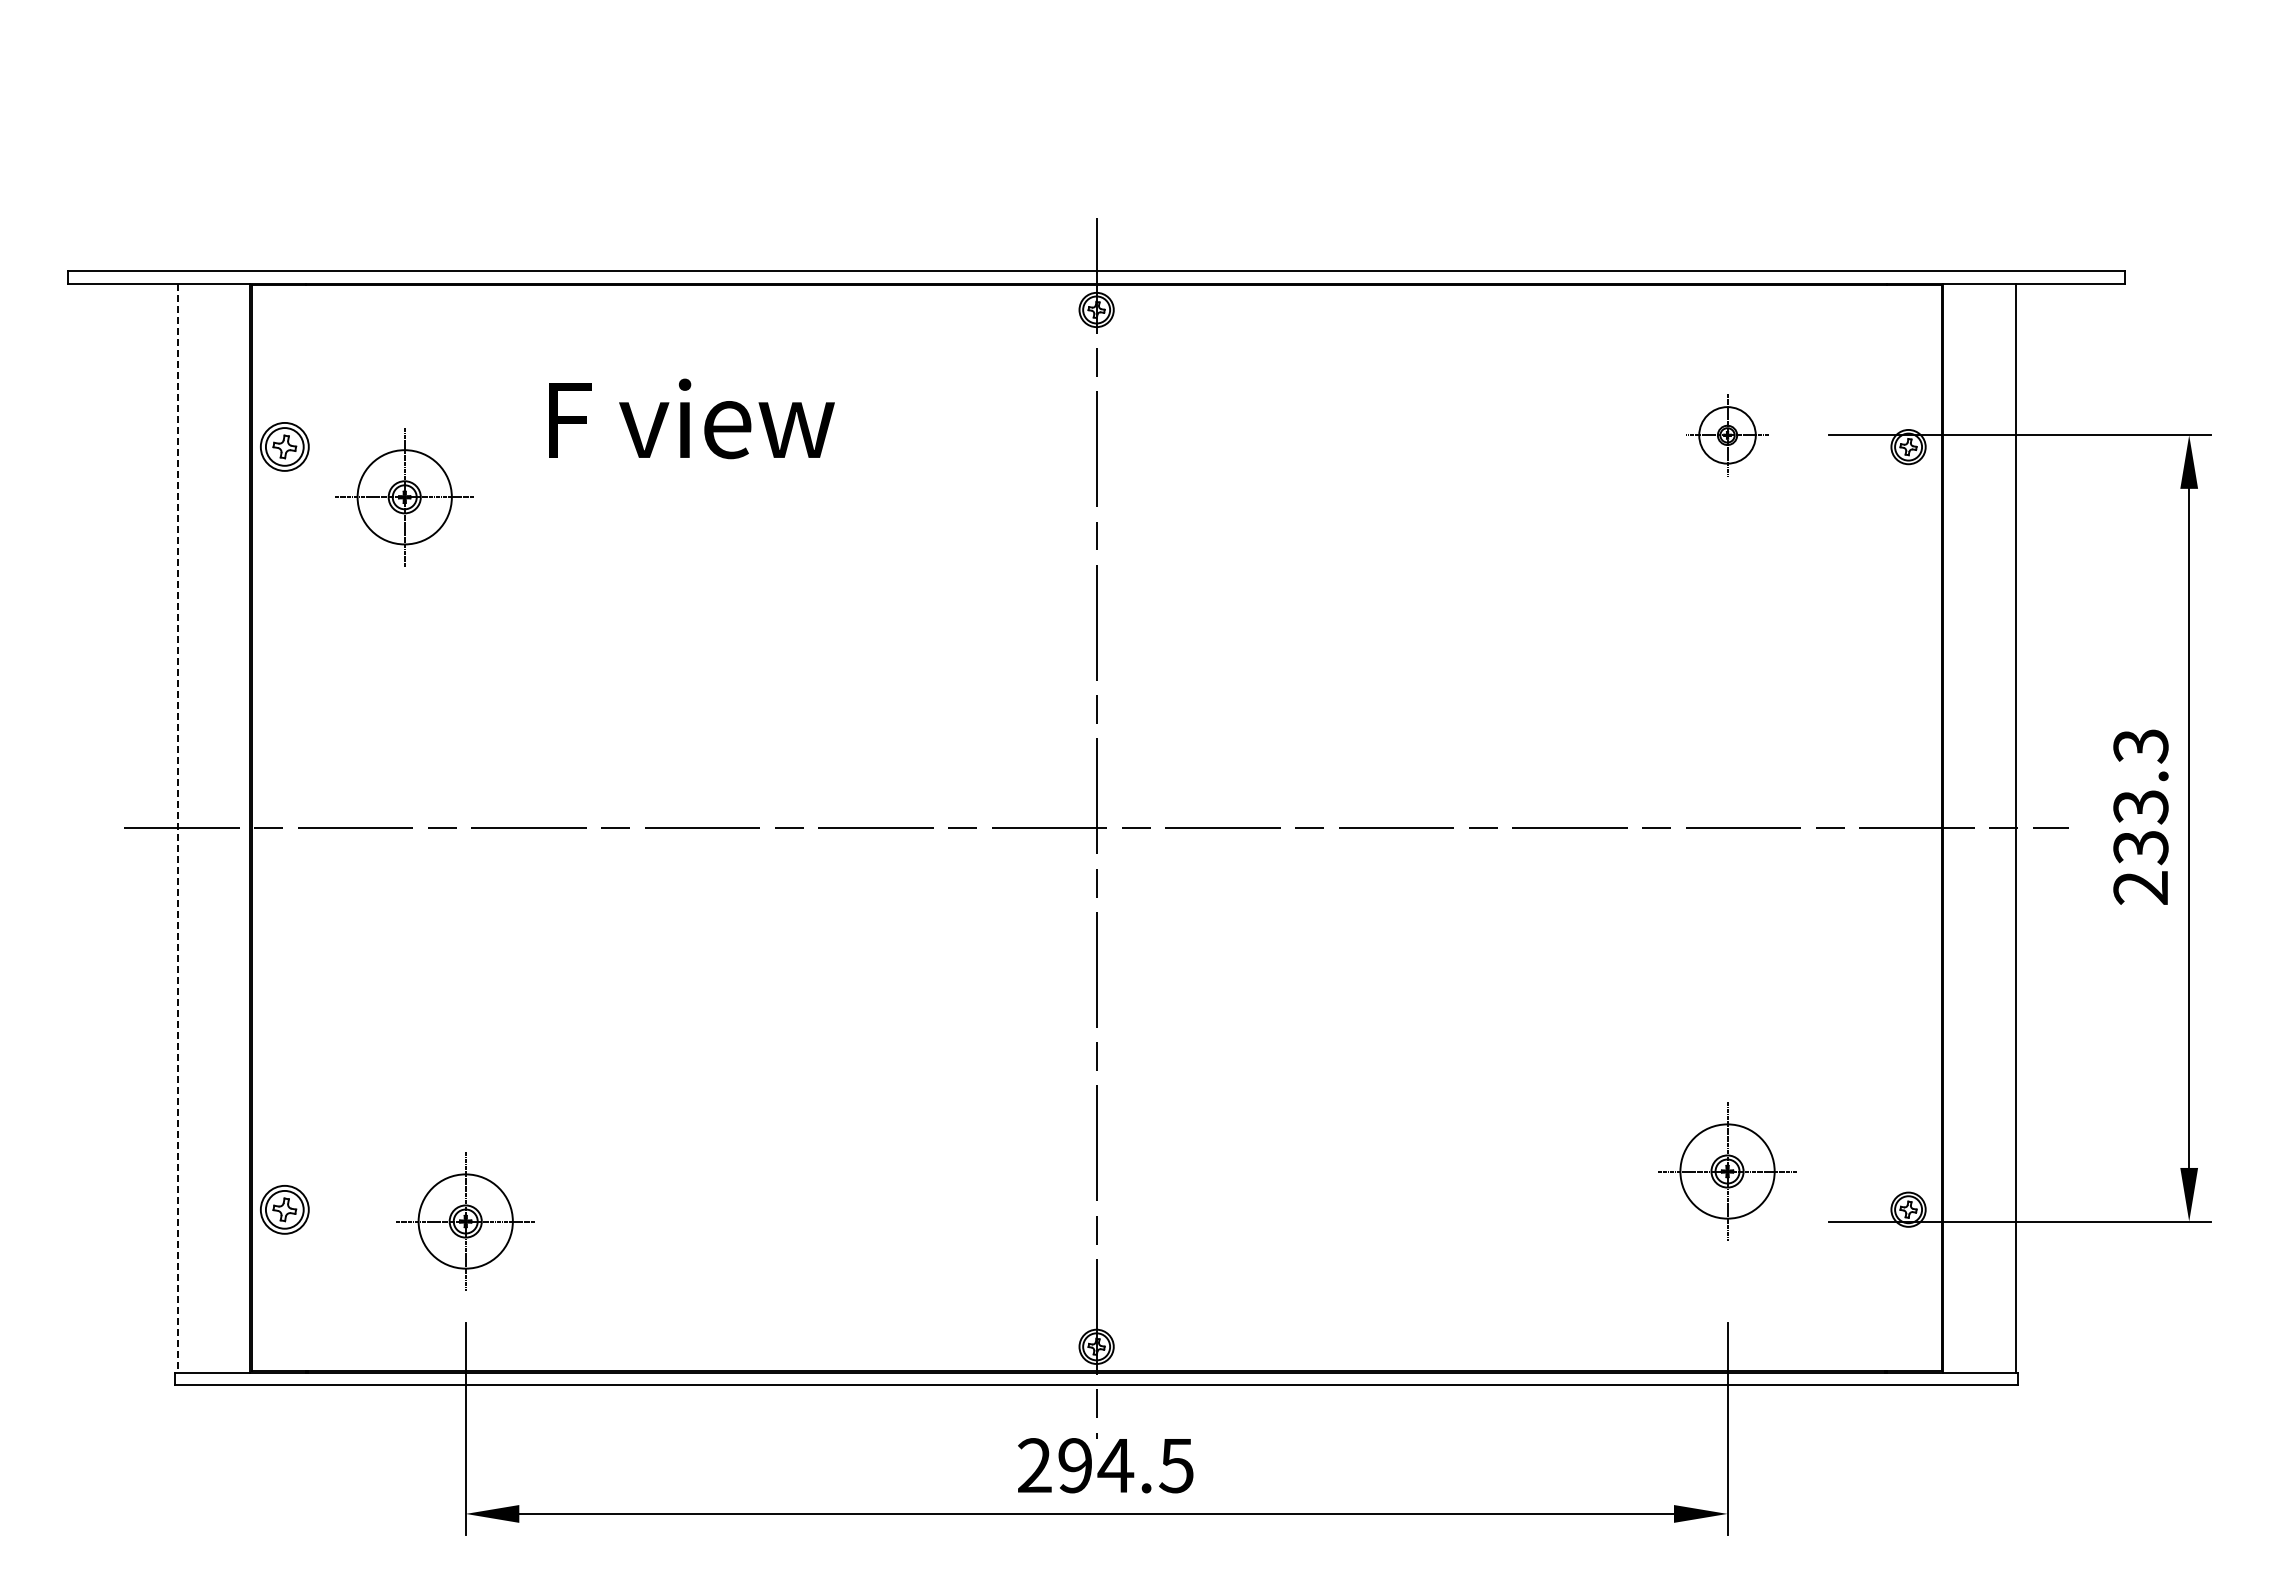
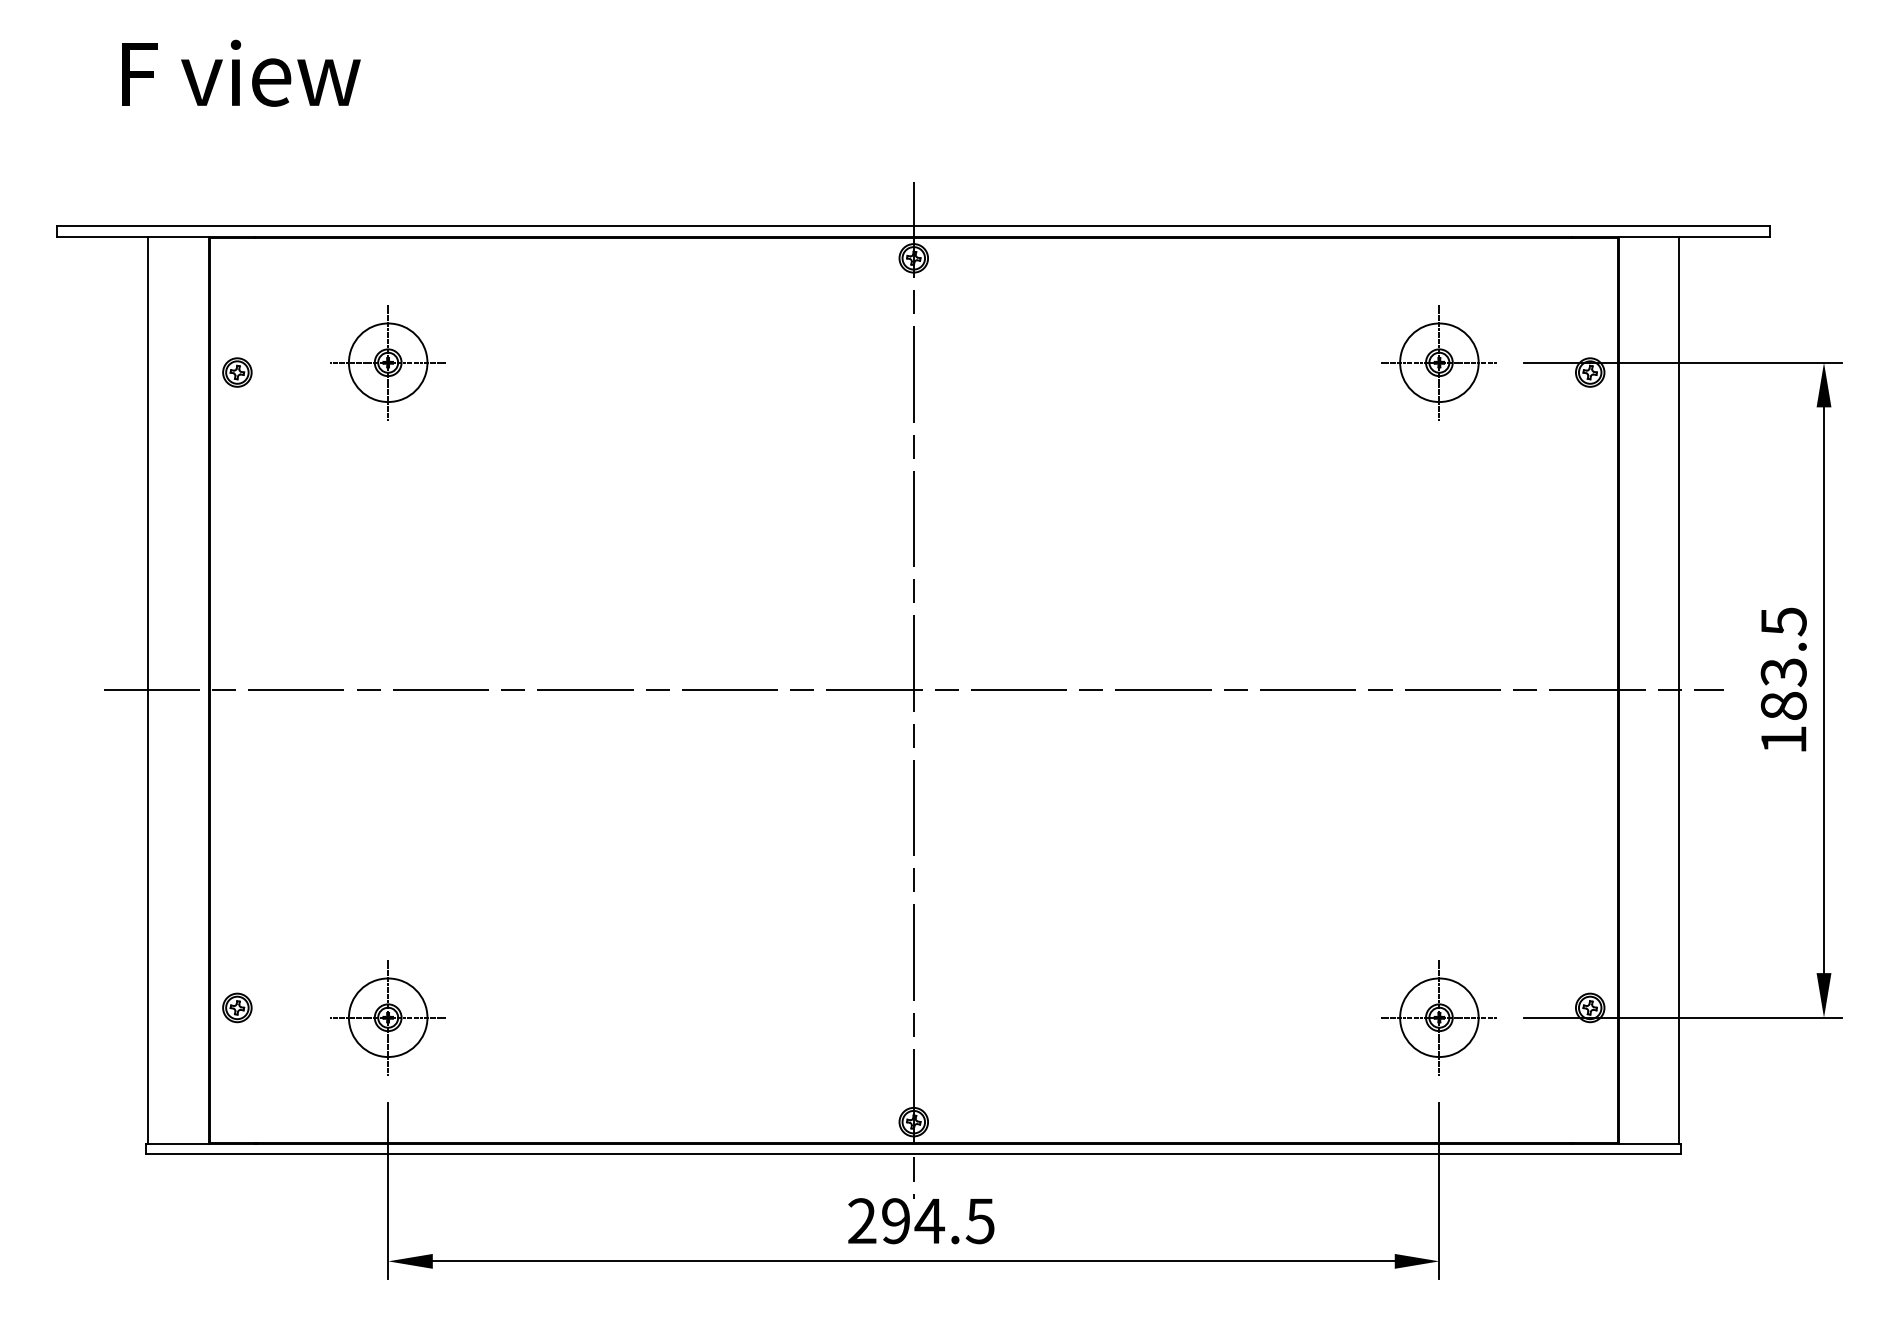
text: (691, 418) -> (241, 72), moved
part: (1727, 435) -> (1439, 362), size x1.67
part: (284, 447) -> (237, 372), size x0.71
part: (404, 497) -> (387, 362), moved
text: (2140, 816) -> (1783, 680), 233.3 -> 183.5
line: (177, 828) -> (148, 690), dashed -> solid
part: (1727, 1171) -> (1439, 1017), moved
part: (284, 1209) -> (237, 1007), size x0.71

